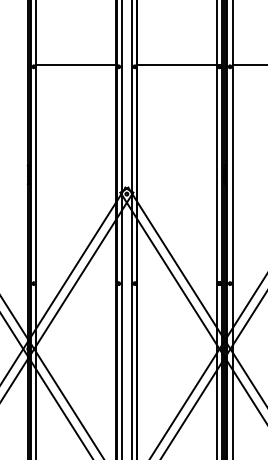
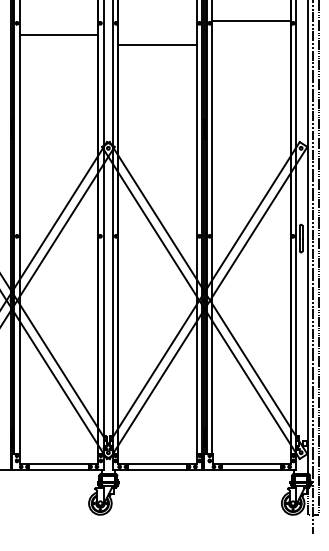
line: (76, 65) -> (58, 35), moved
line: (176, 65) -> (157, 45), moved

